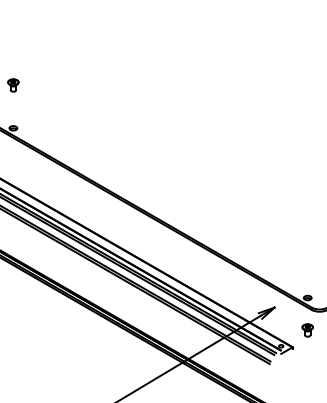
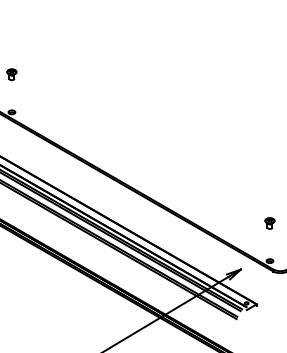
part: (307, 330) -> (269, 223), moved

